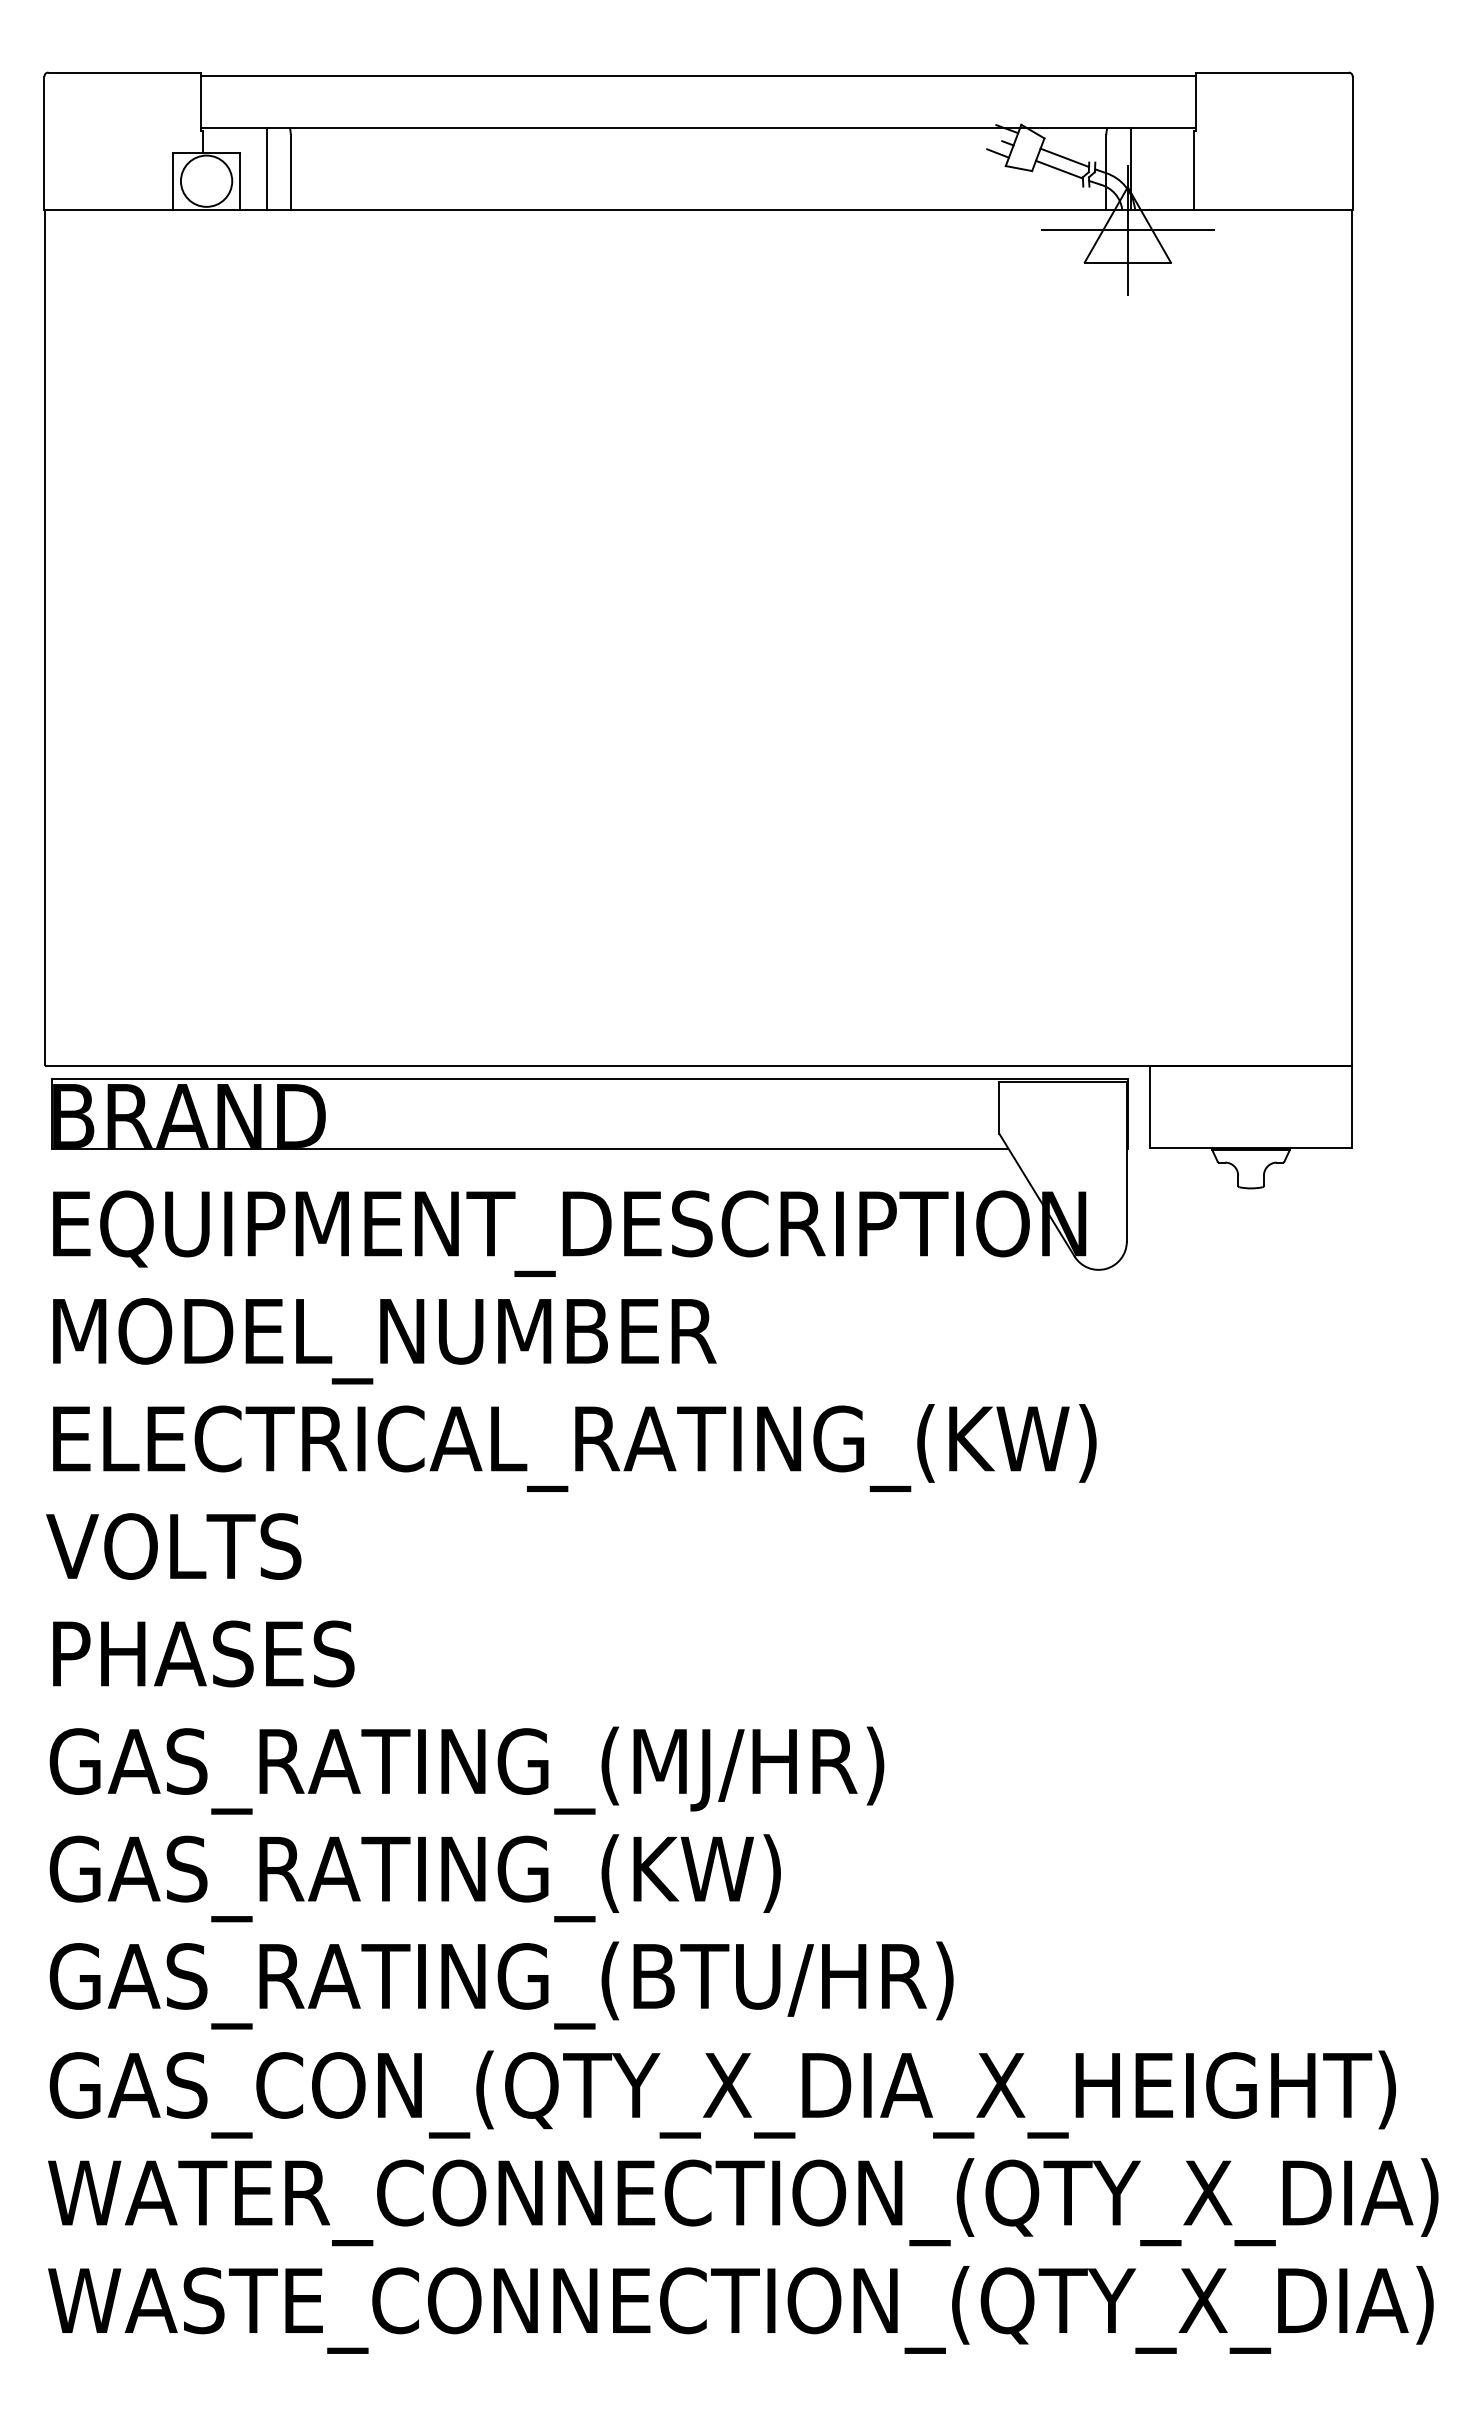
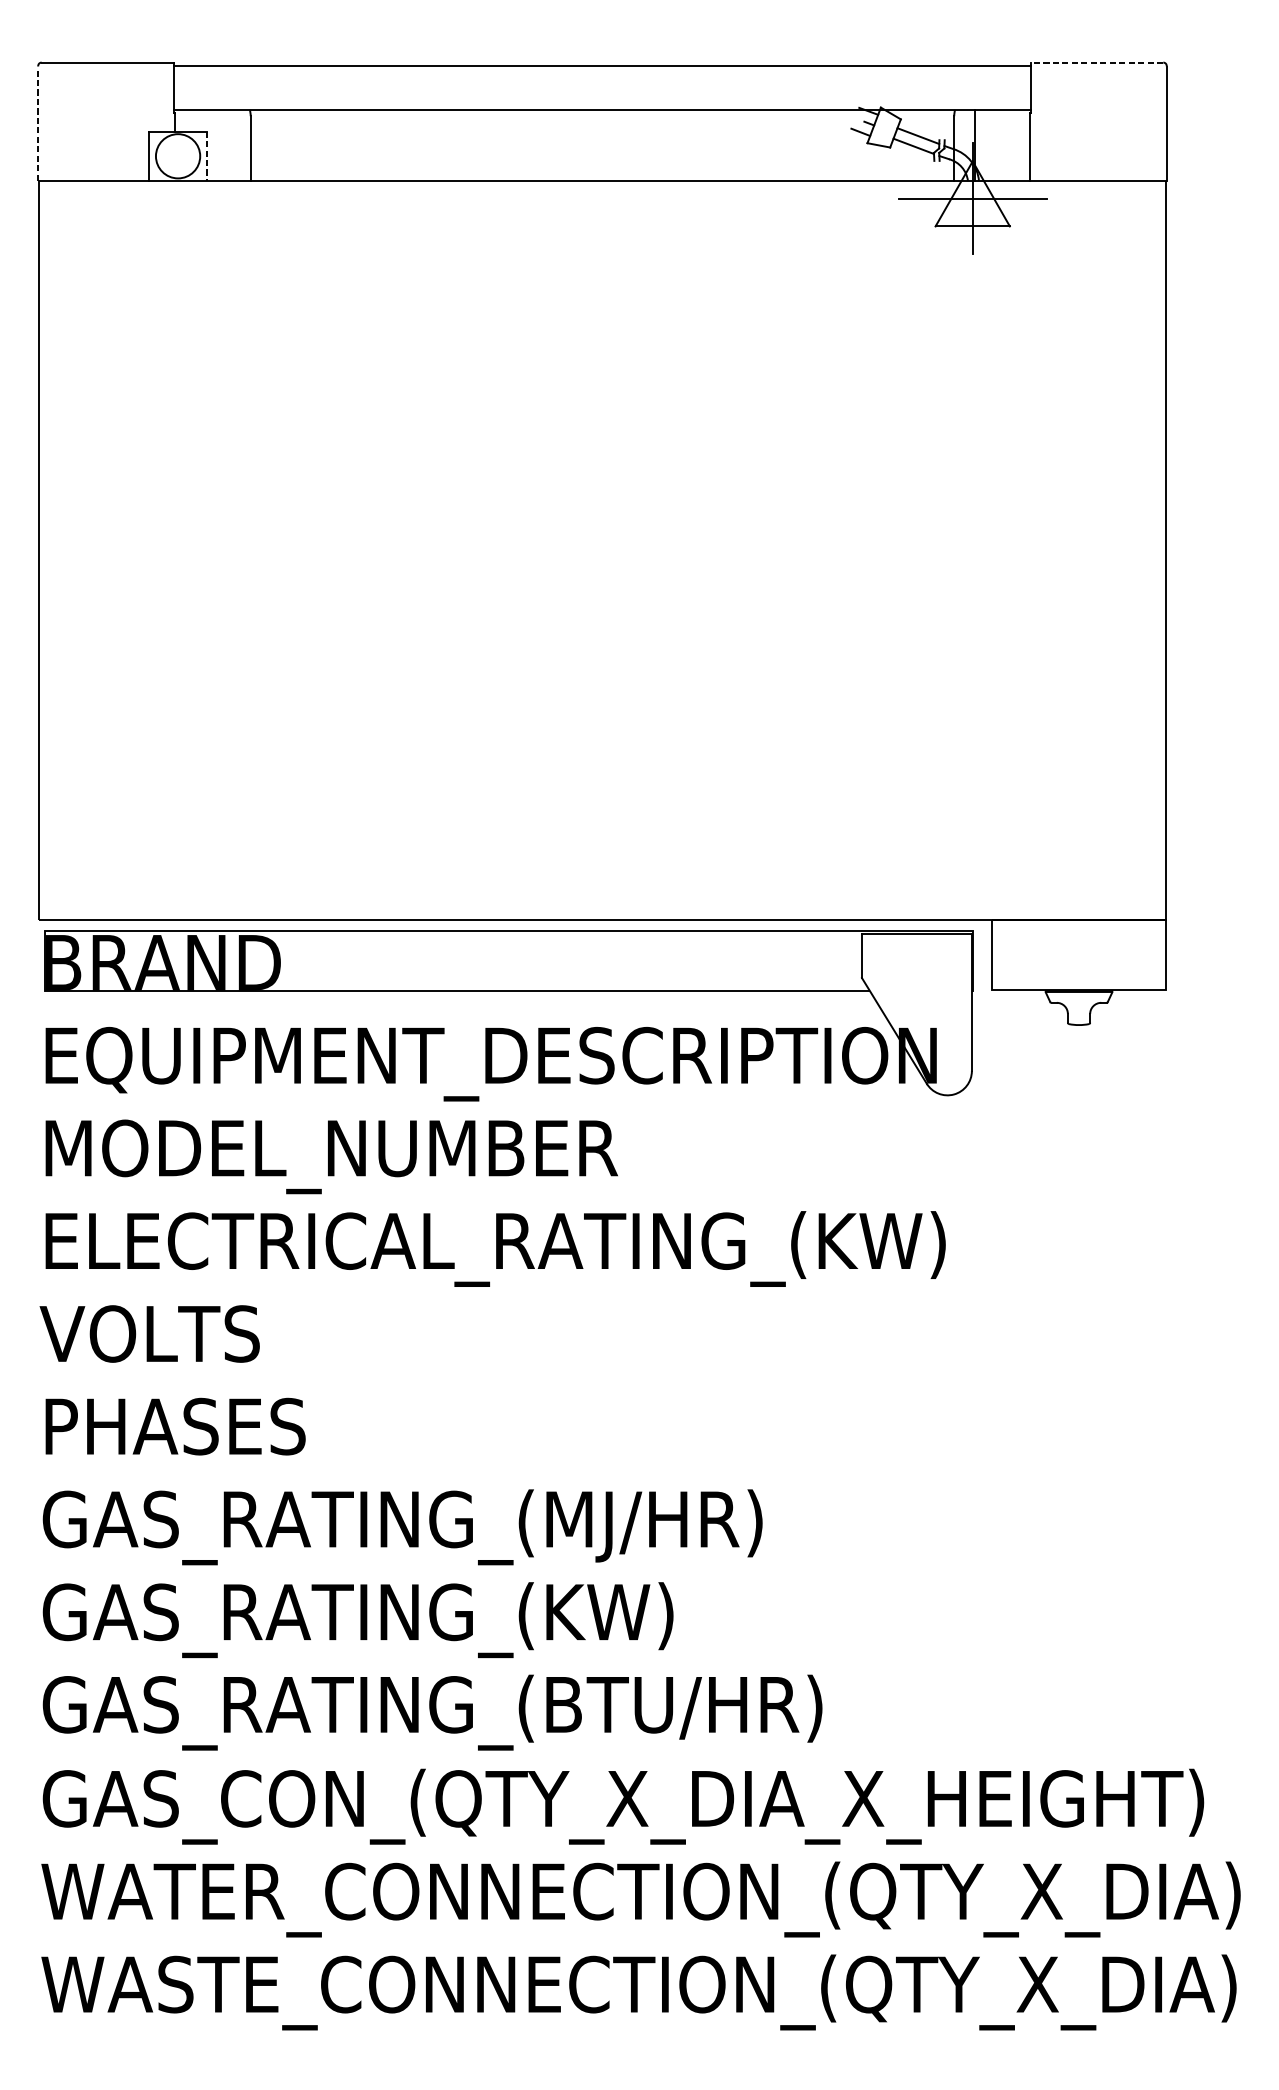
line: (1272, 72) -> (1097, 62), solid -> dashed
line: (44, 143) -> (38, 123), solid -> dashed
line: (266, 168) -> (229, 145), removed
line: (240, 181) -> (207, 156), solid -> dashed

